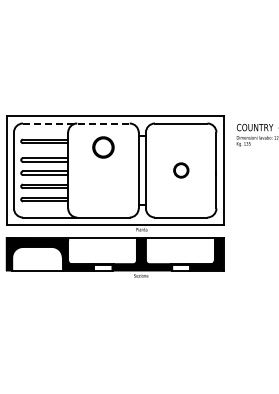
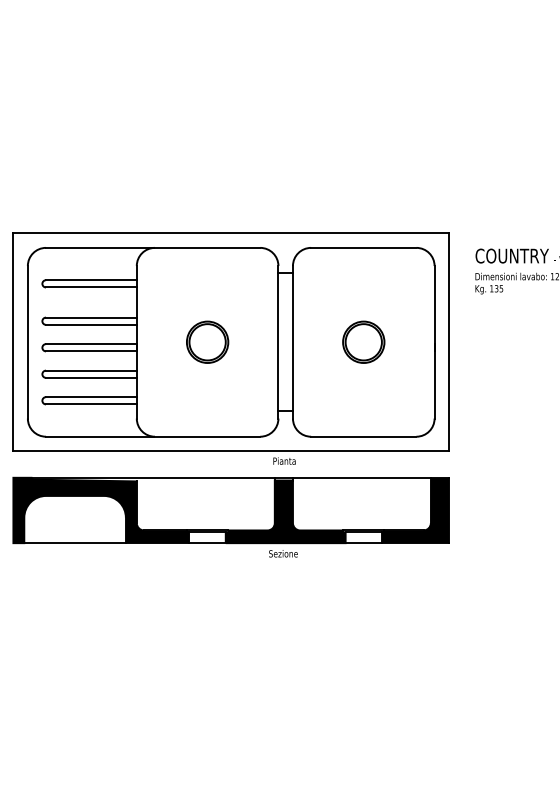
line: (76, 123) -> (153, 247), dashed -> solid
circle: (103, 147) -> (207, 342), moved
circle: (181, 170) -> (364, 342), size x1.43

